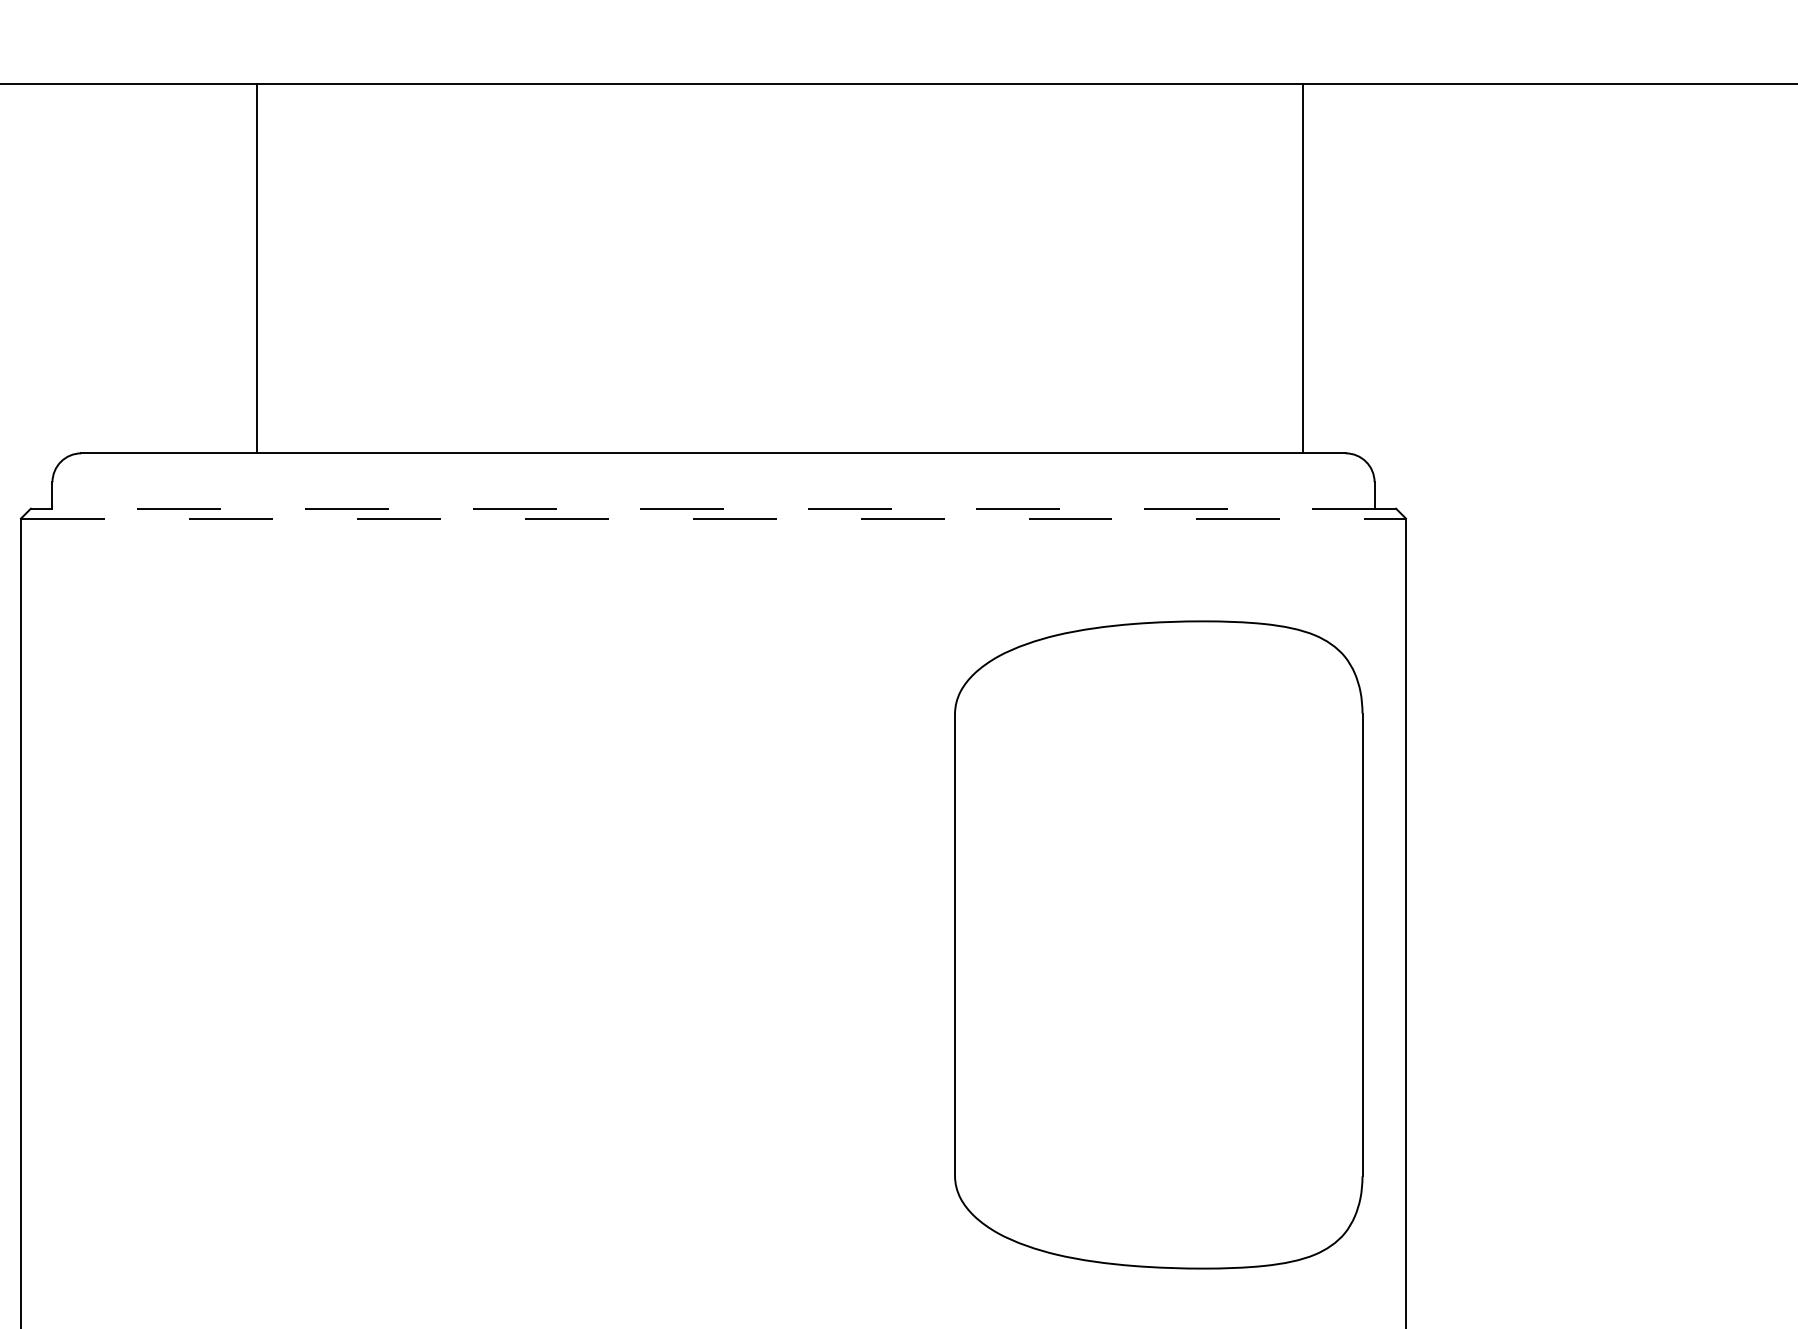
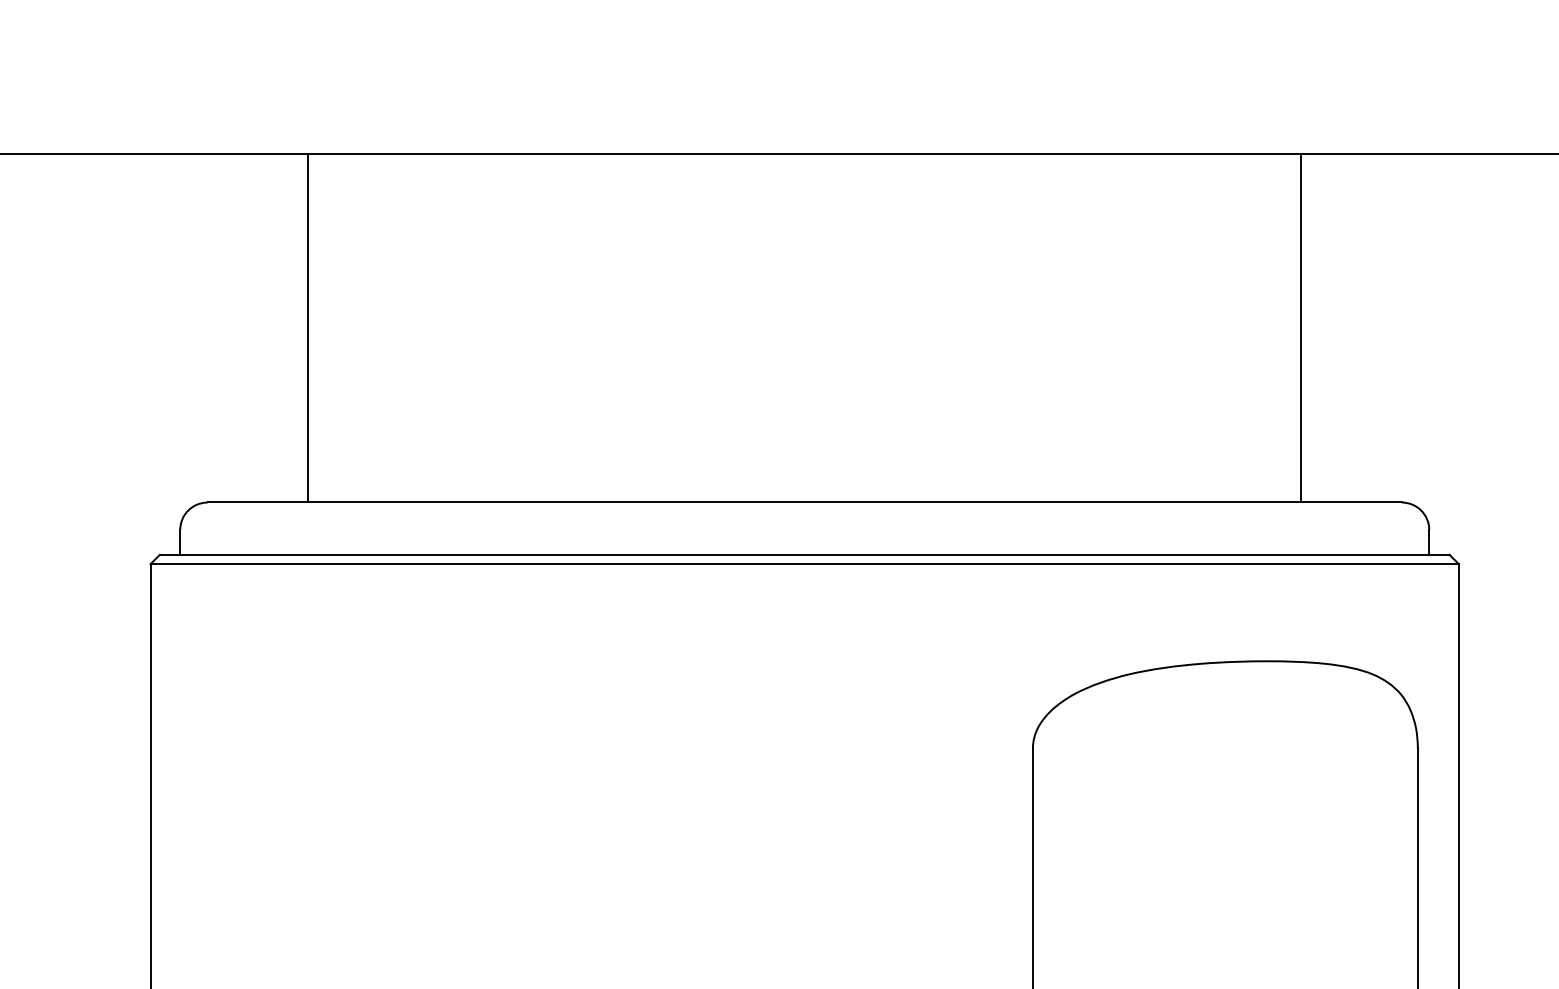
line: (256, 268) -> (307, 327), moved
line: (1303, 268) -> (1301, 327), moved
line: (713, 508) -> (804, 554), dashed -> solid
line: (714, 518) -> (805, 564), dashed -> solid

